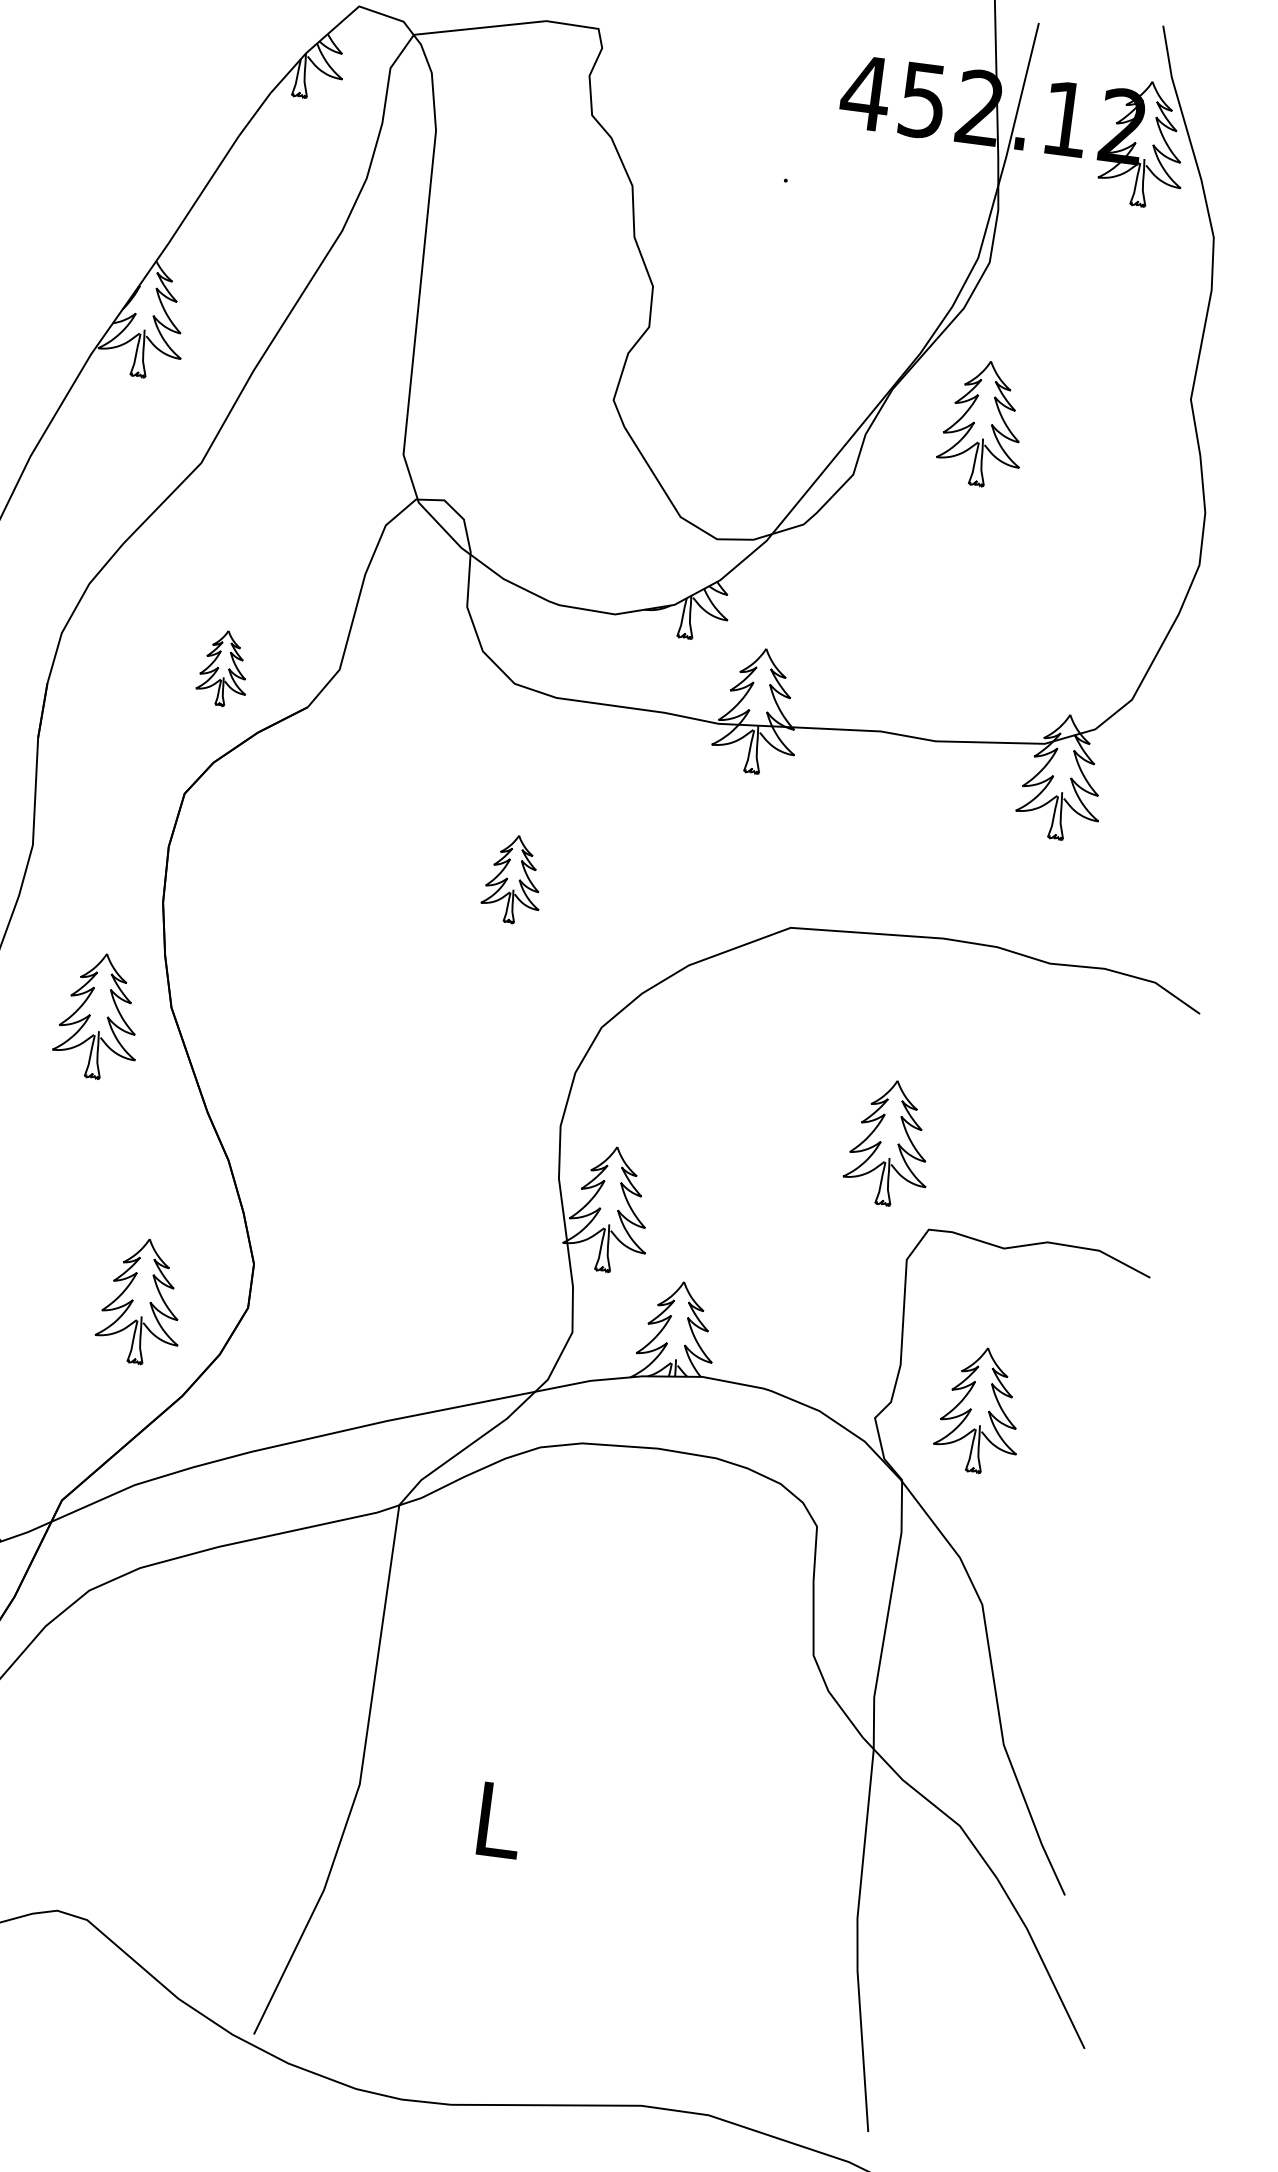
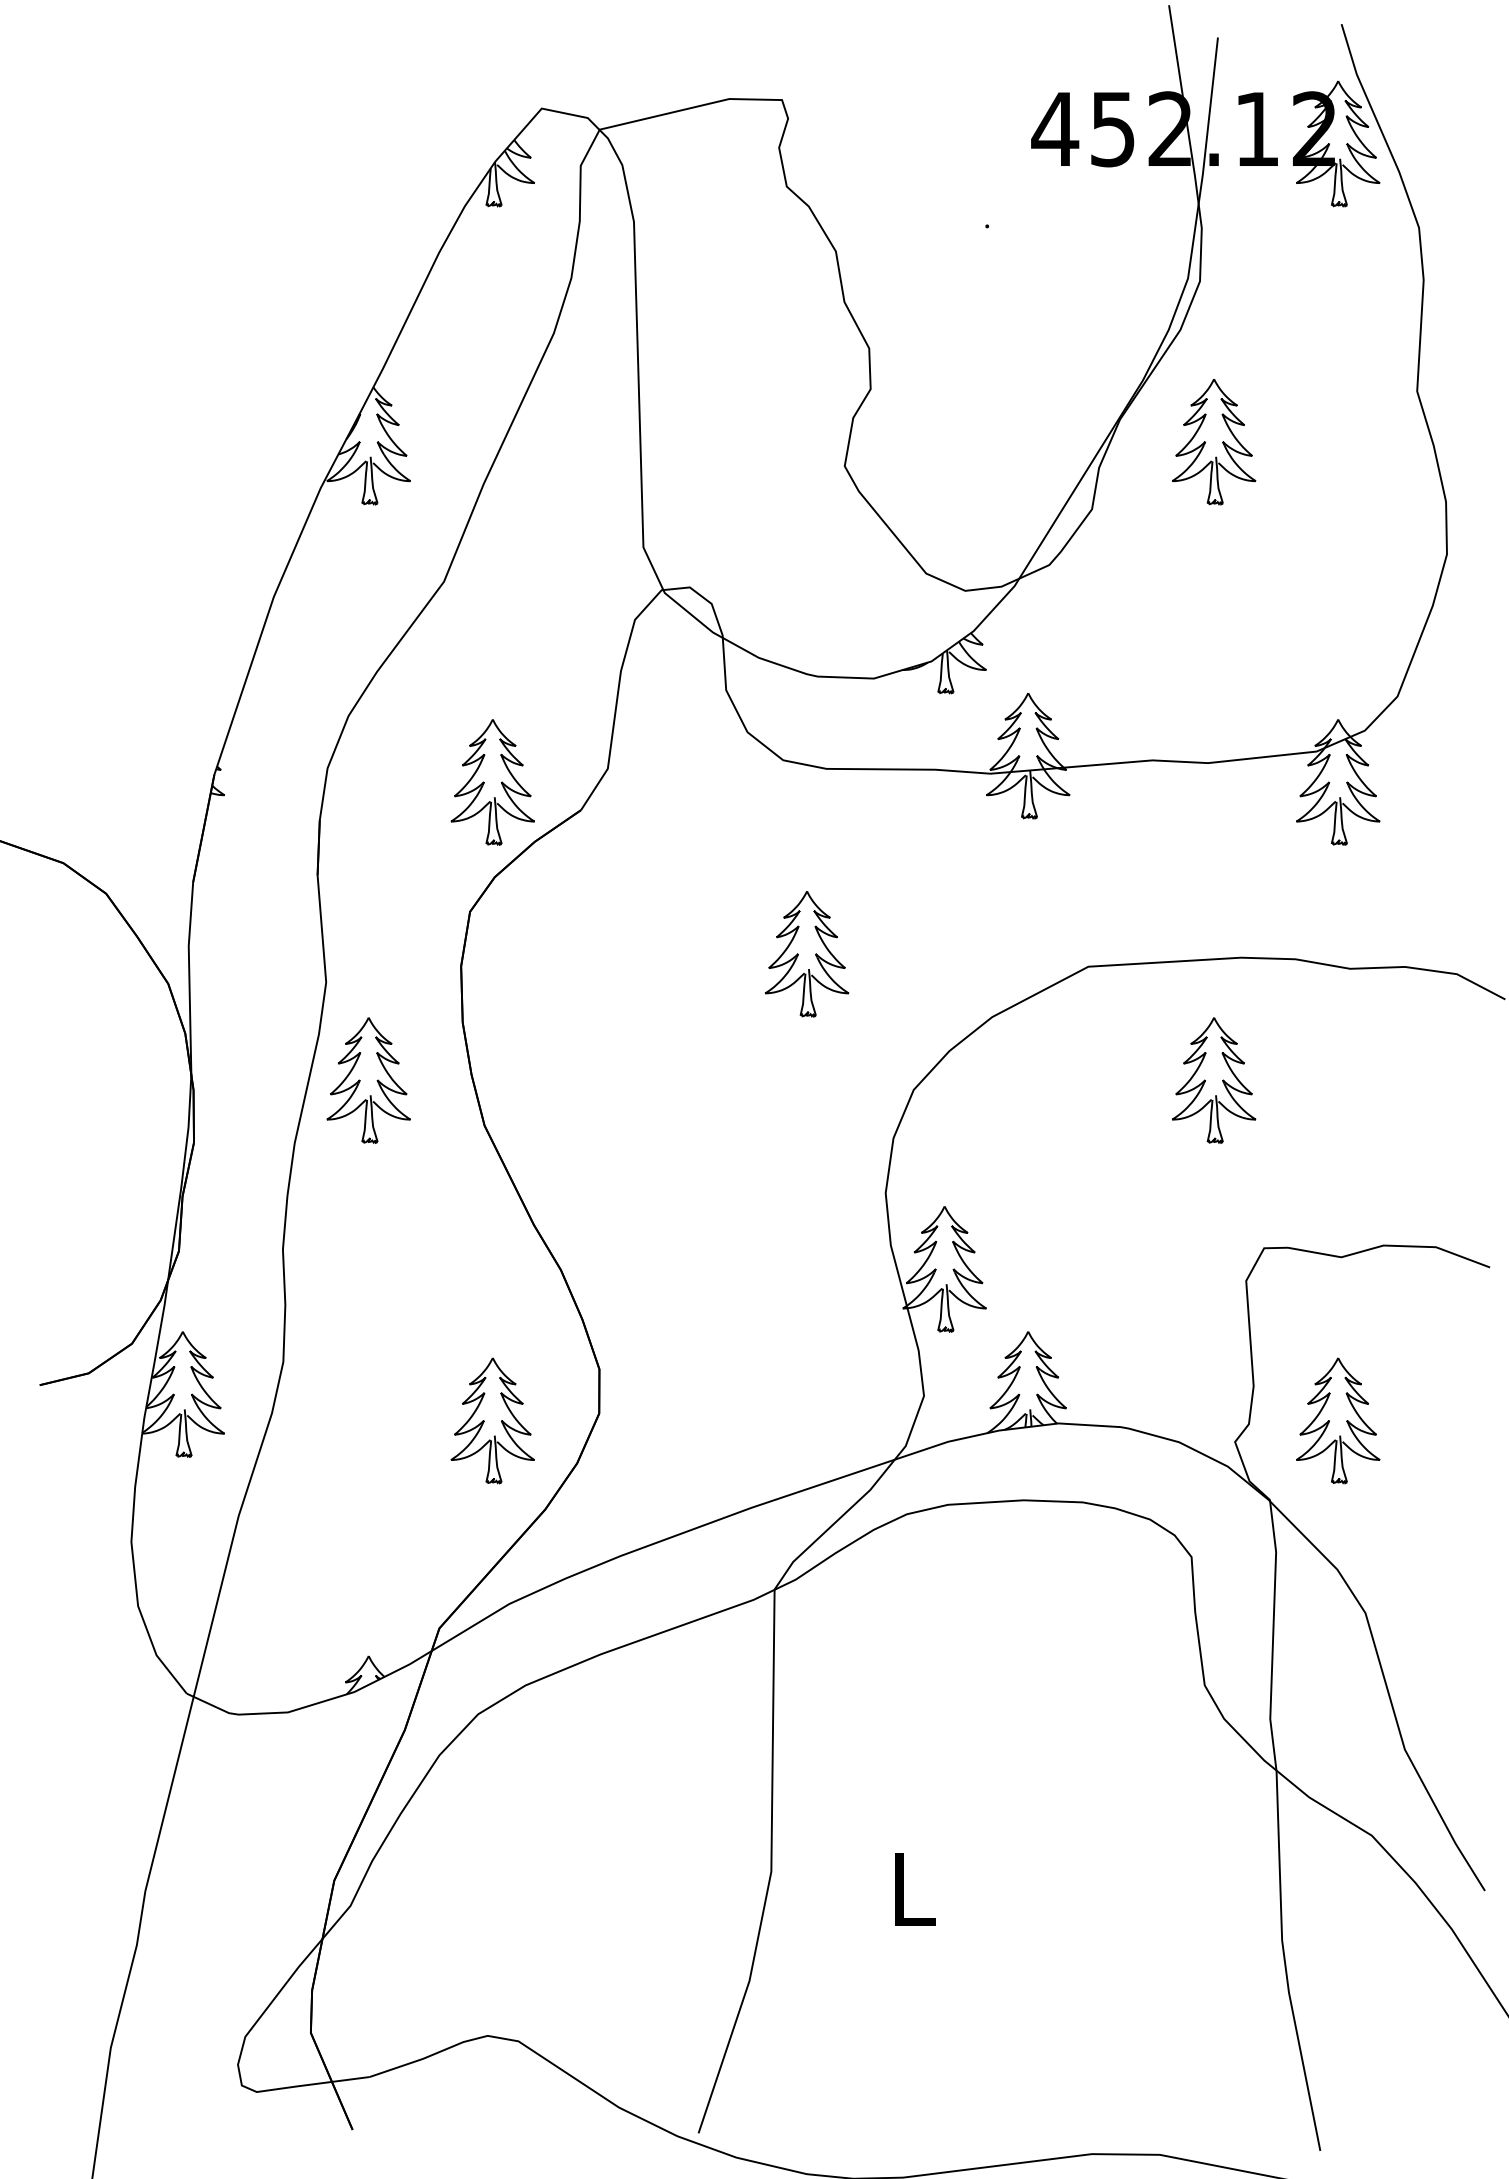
part: (223, 668) -> (492, 782), size x1.67
part: (513, 879) -> (807, 954), size x1.43
part: (98, 1016) -> (368, 1080), moved
part: (889, 1143) -> (1214, 1080), moved

